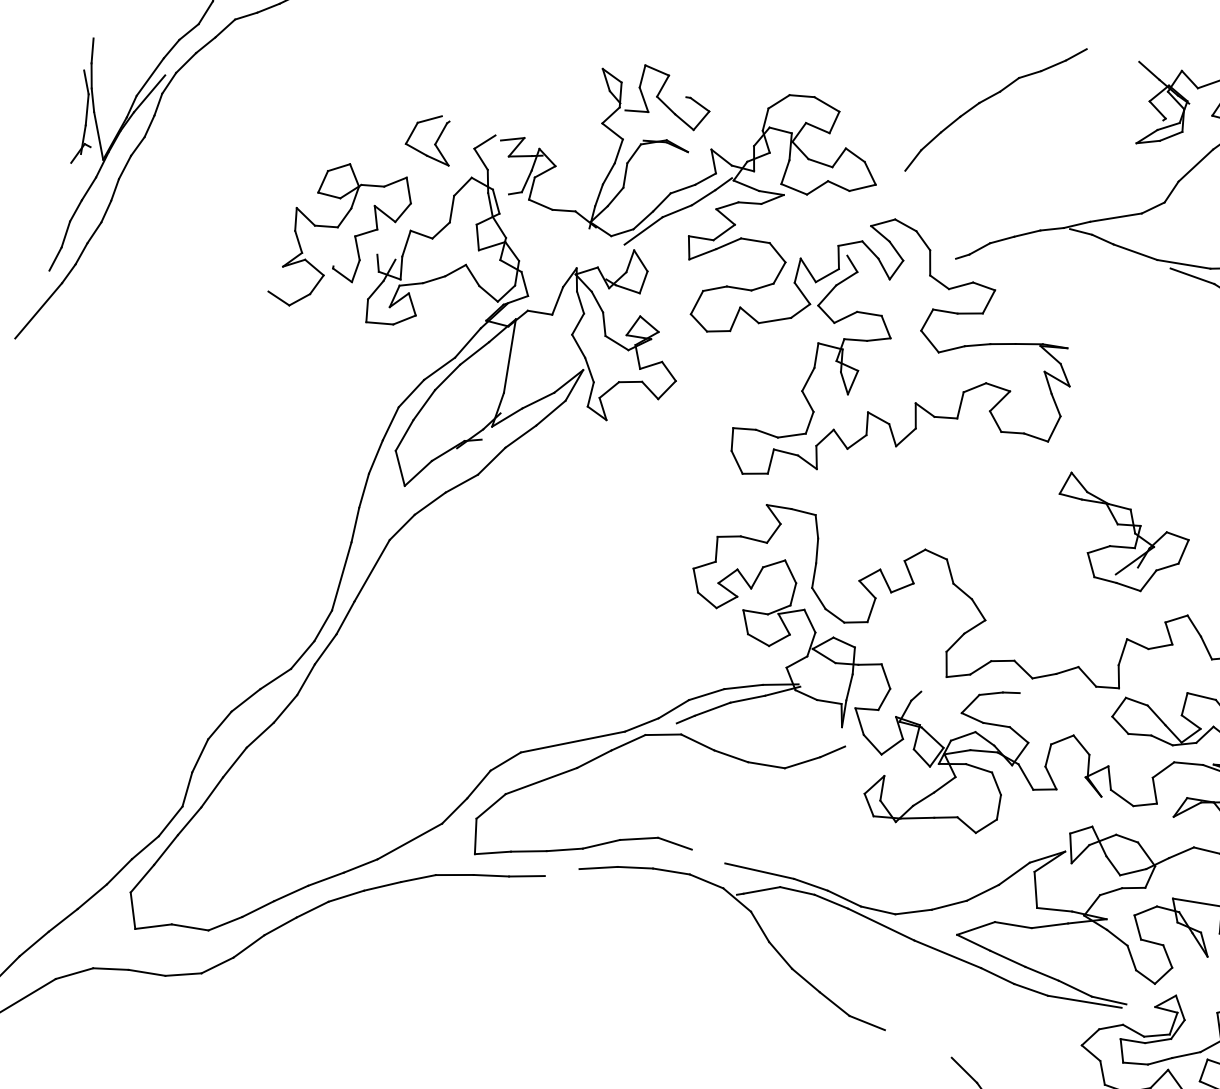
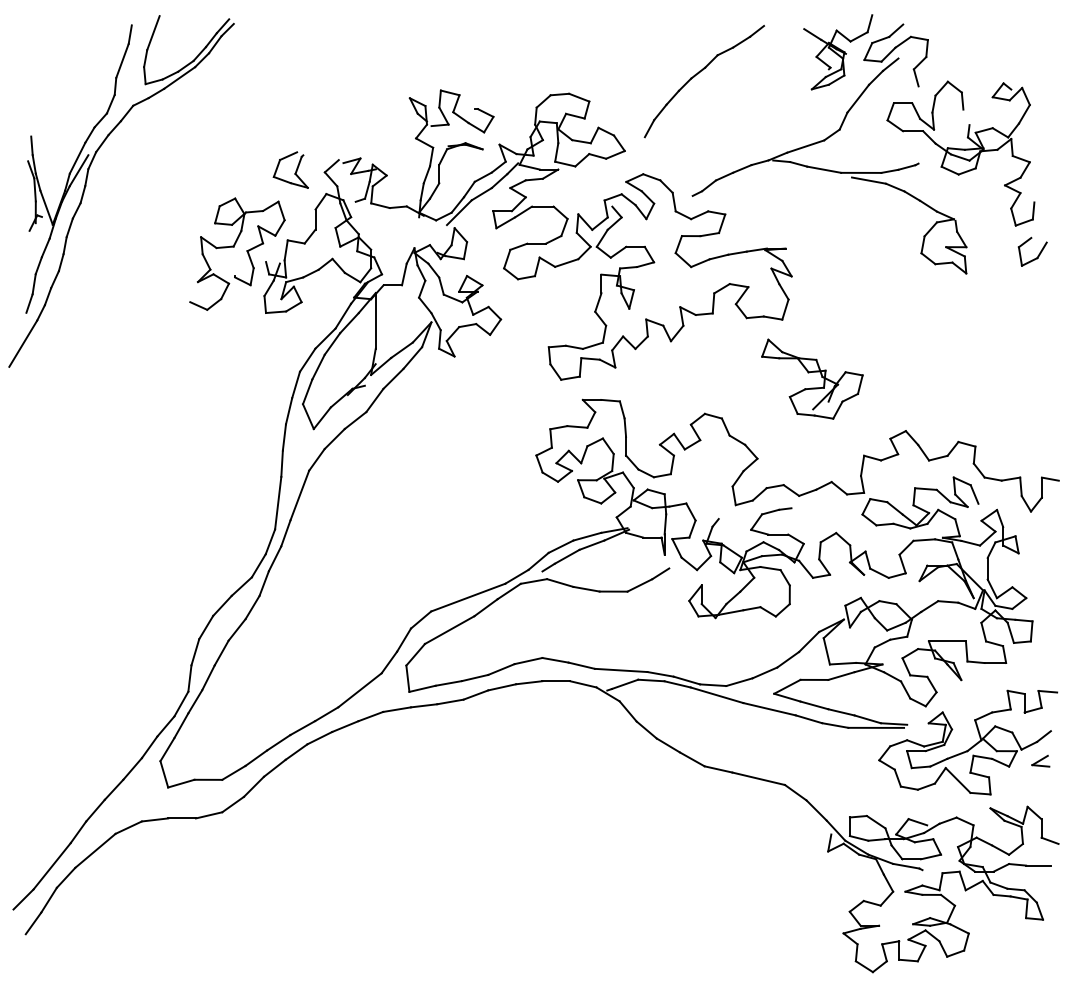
part: (1121, 533) -> (812, 378), moved
line: (708, 856) -> (581, 665), added
line: (561, 871) -> (475, 694), added
line: (918, 1043) -> (758, 778), added

